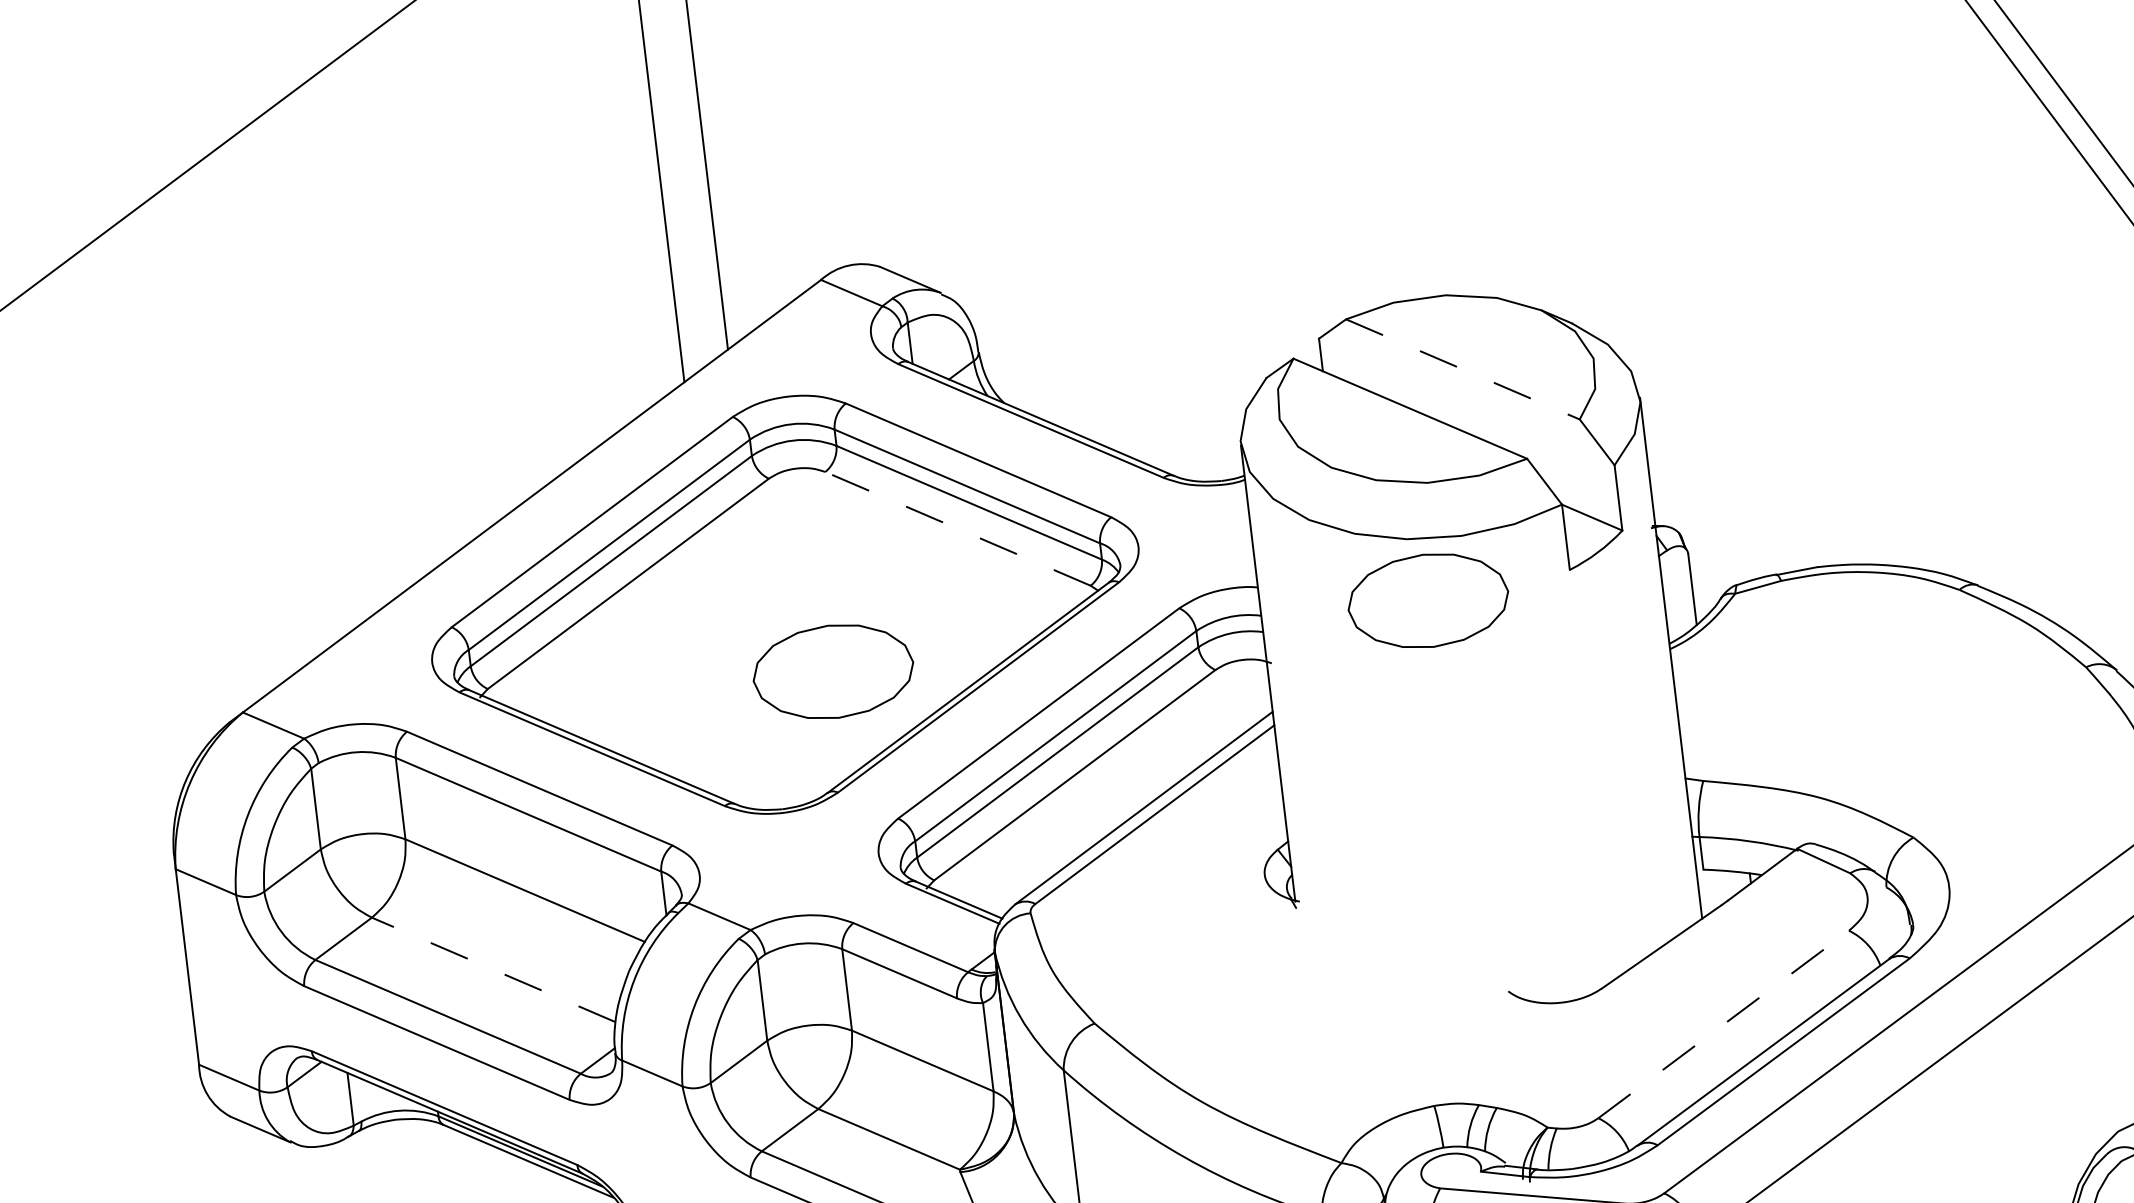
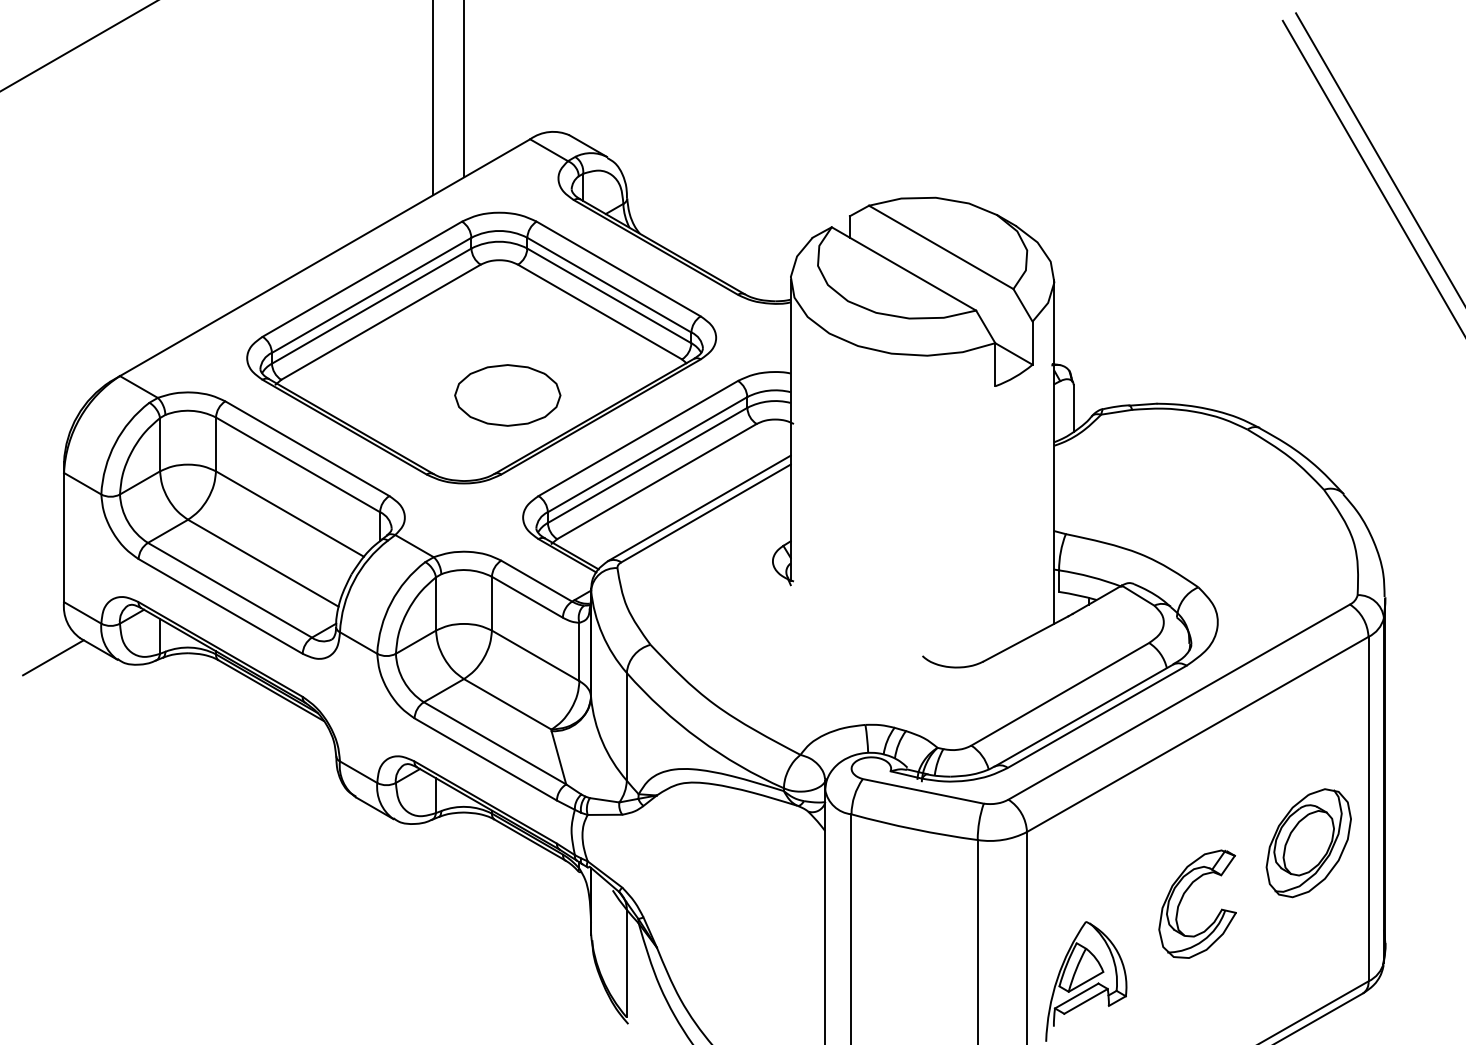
line: (1463, 369) -> (941, 247), dashed -> solid
line: (958, 529) -> (600, 312), dashed -> solid
part: (1427, 600) -> (900, 395), removed
line: (493, 970) -> (263, 563), dashed -> solid
line: (1724, 1024) -> (1060, 694), dashed -> solid
line: (193, 1150) -> (53, 657), added

